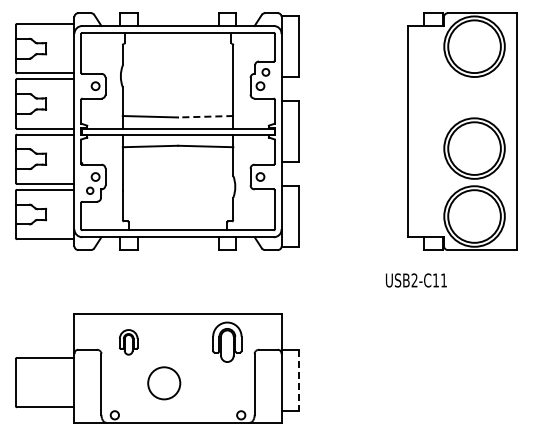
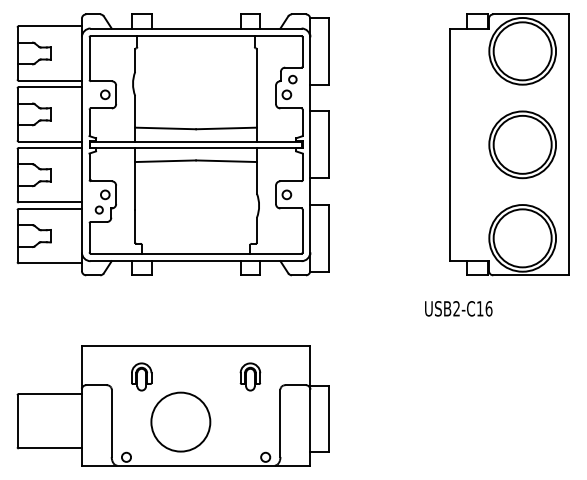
line: (205, 116) -> (226, 128), dashed -> solid
part: (474, 148) -> (522, 144), moved
text: (444, 280) -> (489, 308), USB2-C11 -> USB2-C16
part: (227, 342) -> (250, 377), size x0.62
line: (298, 380) -> (328, 418), dashed -> solid
circle: (164, 383) -> (181, 422), size x1.67

